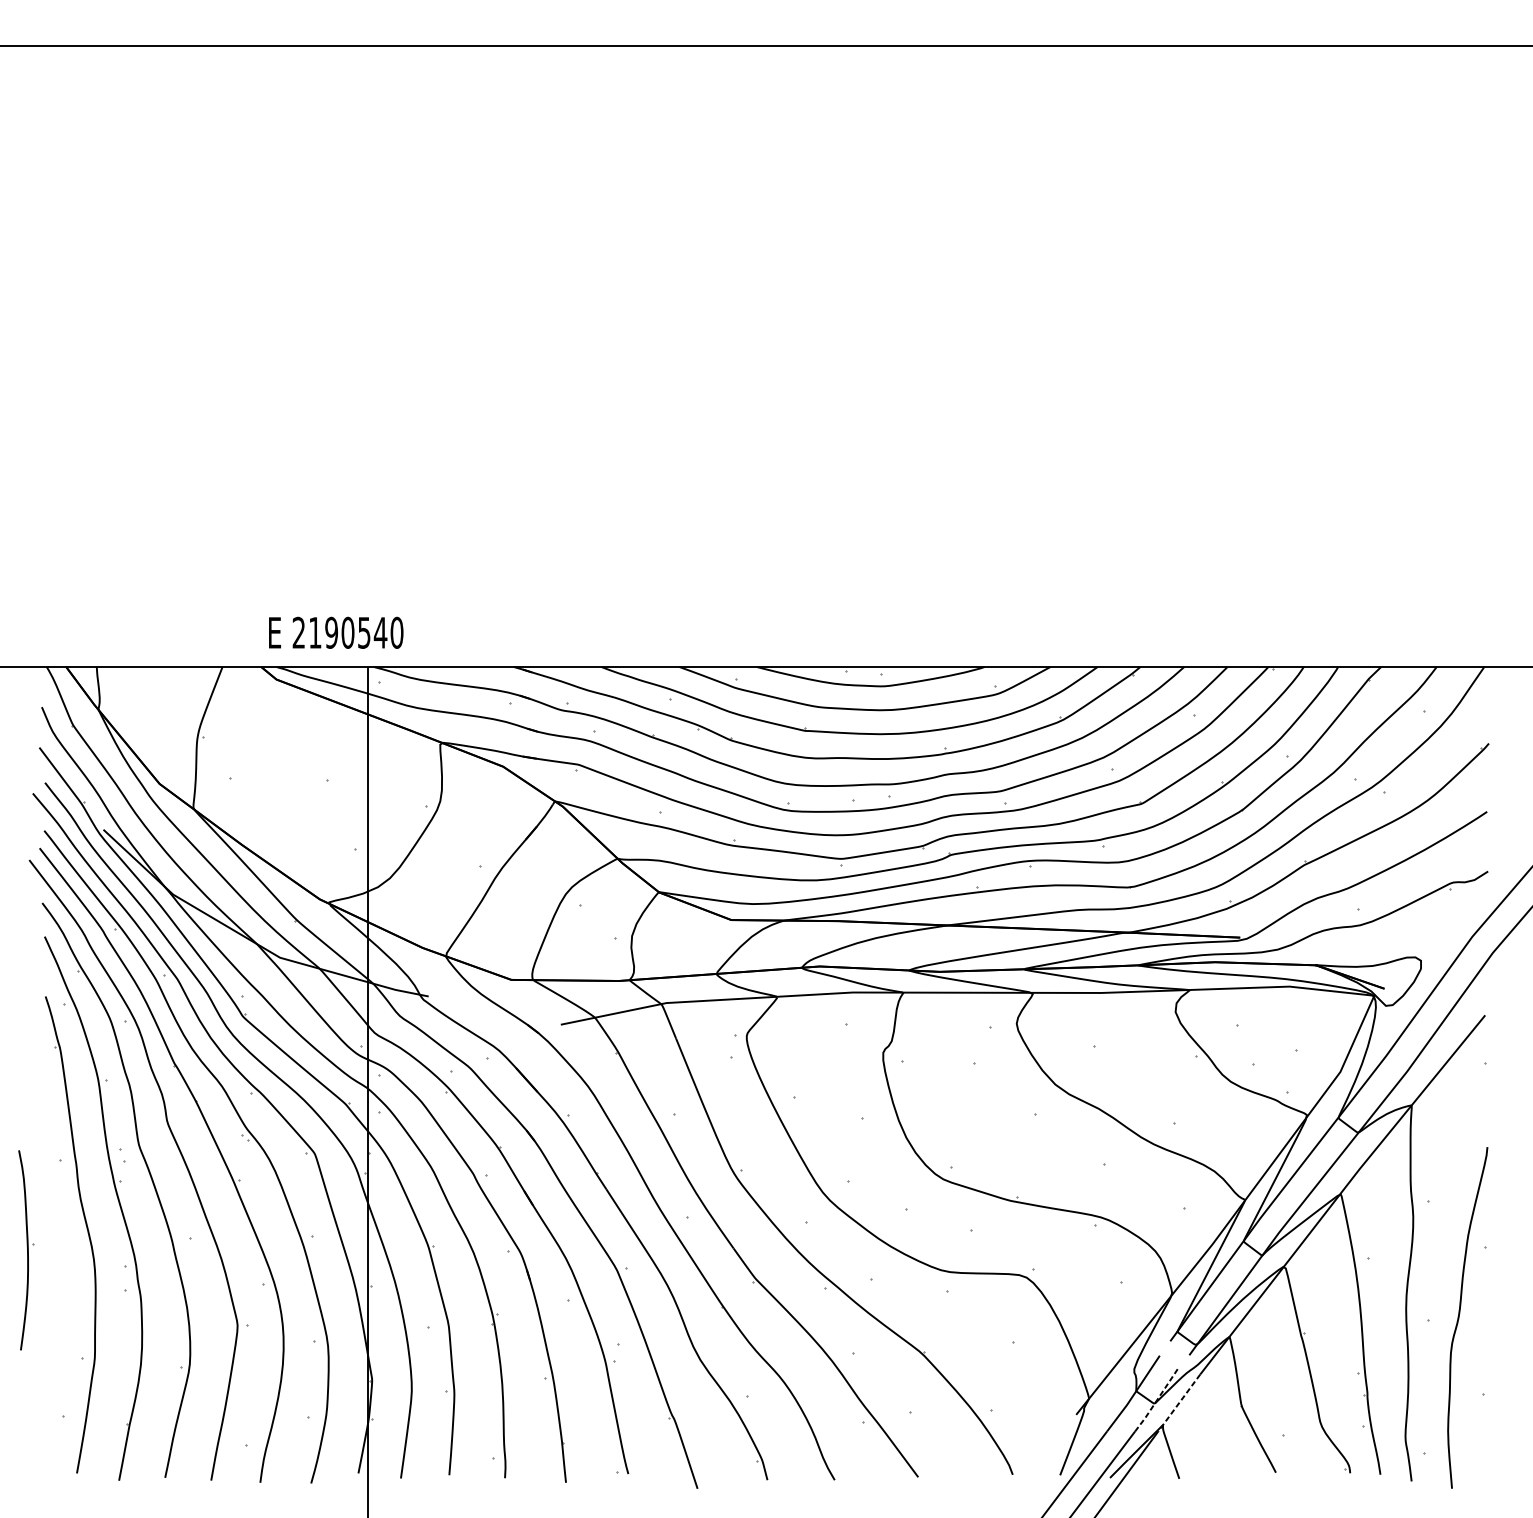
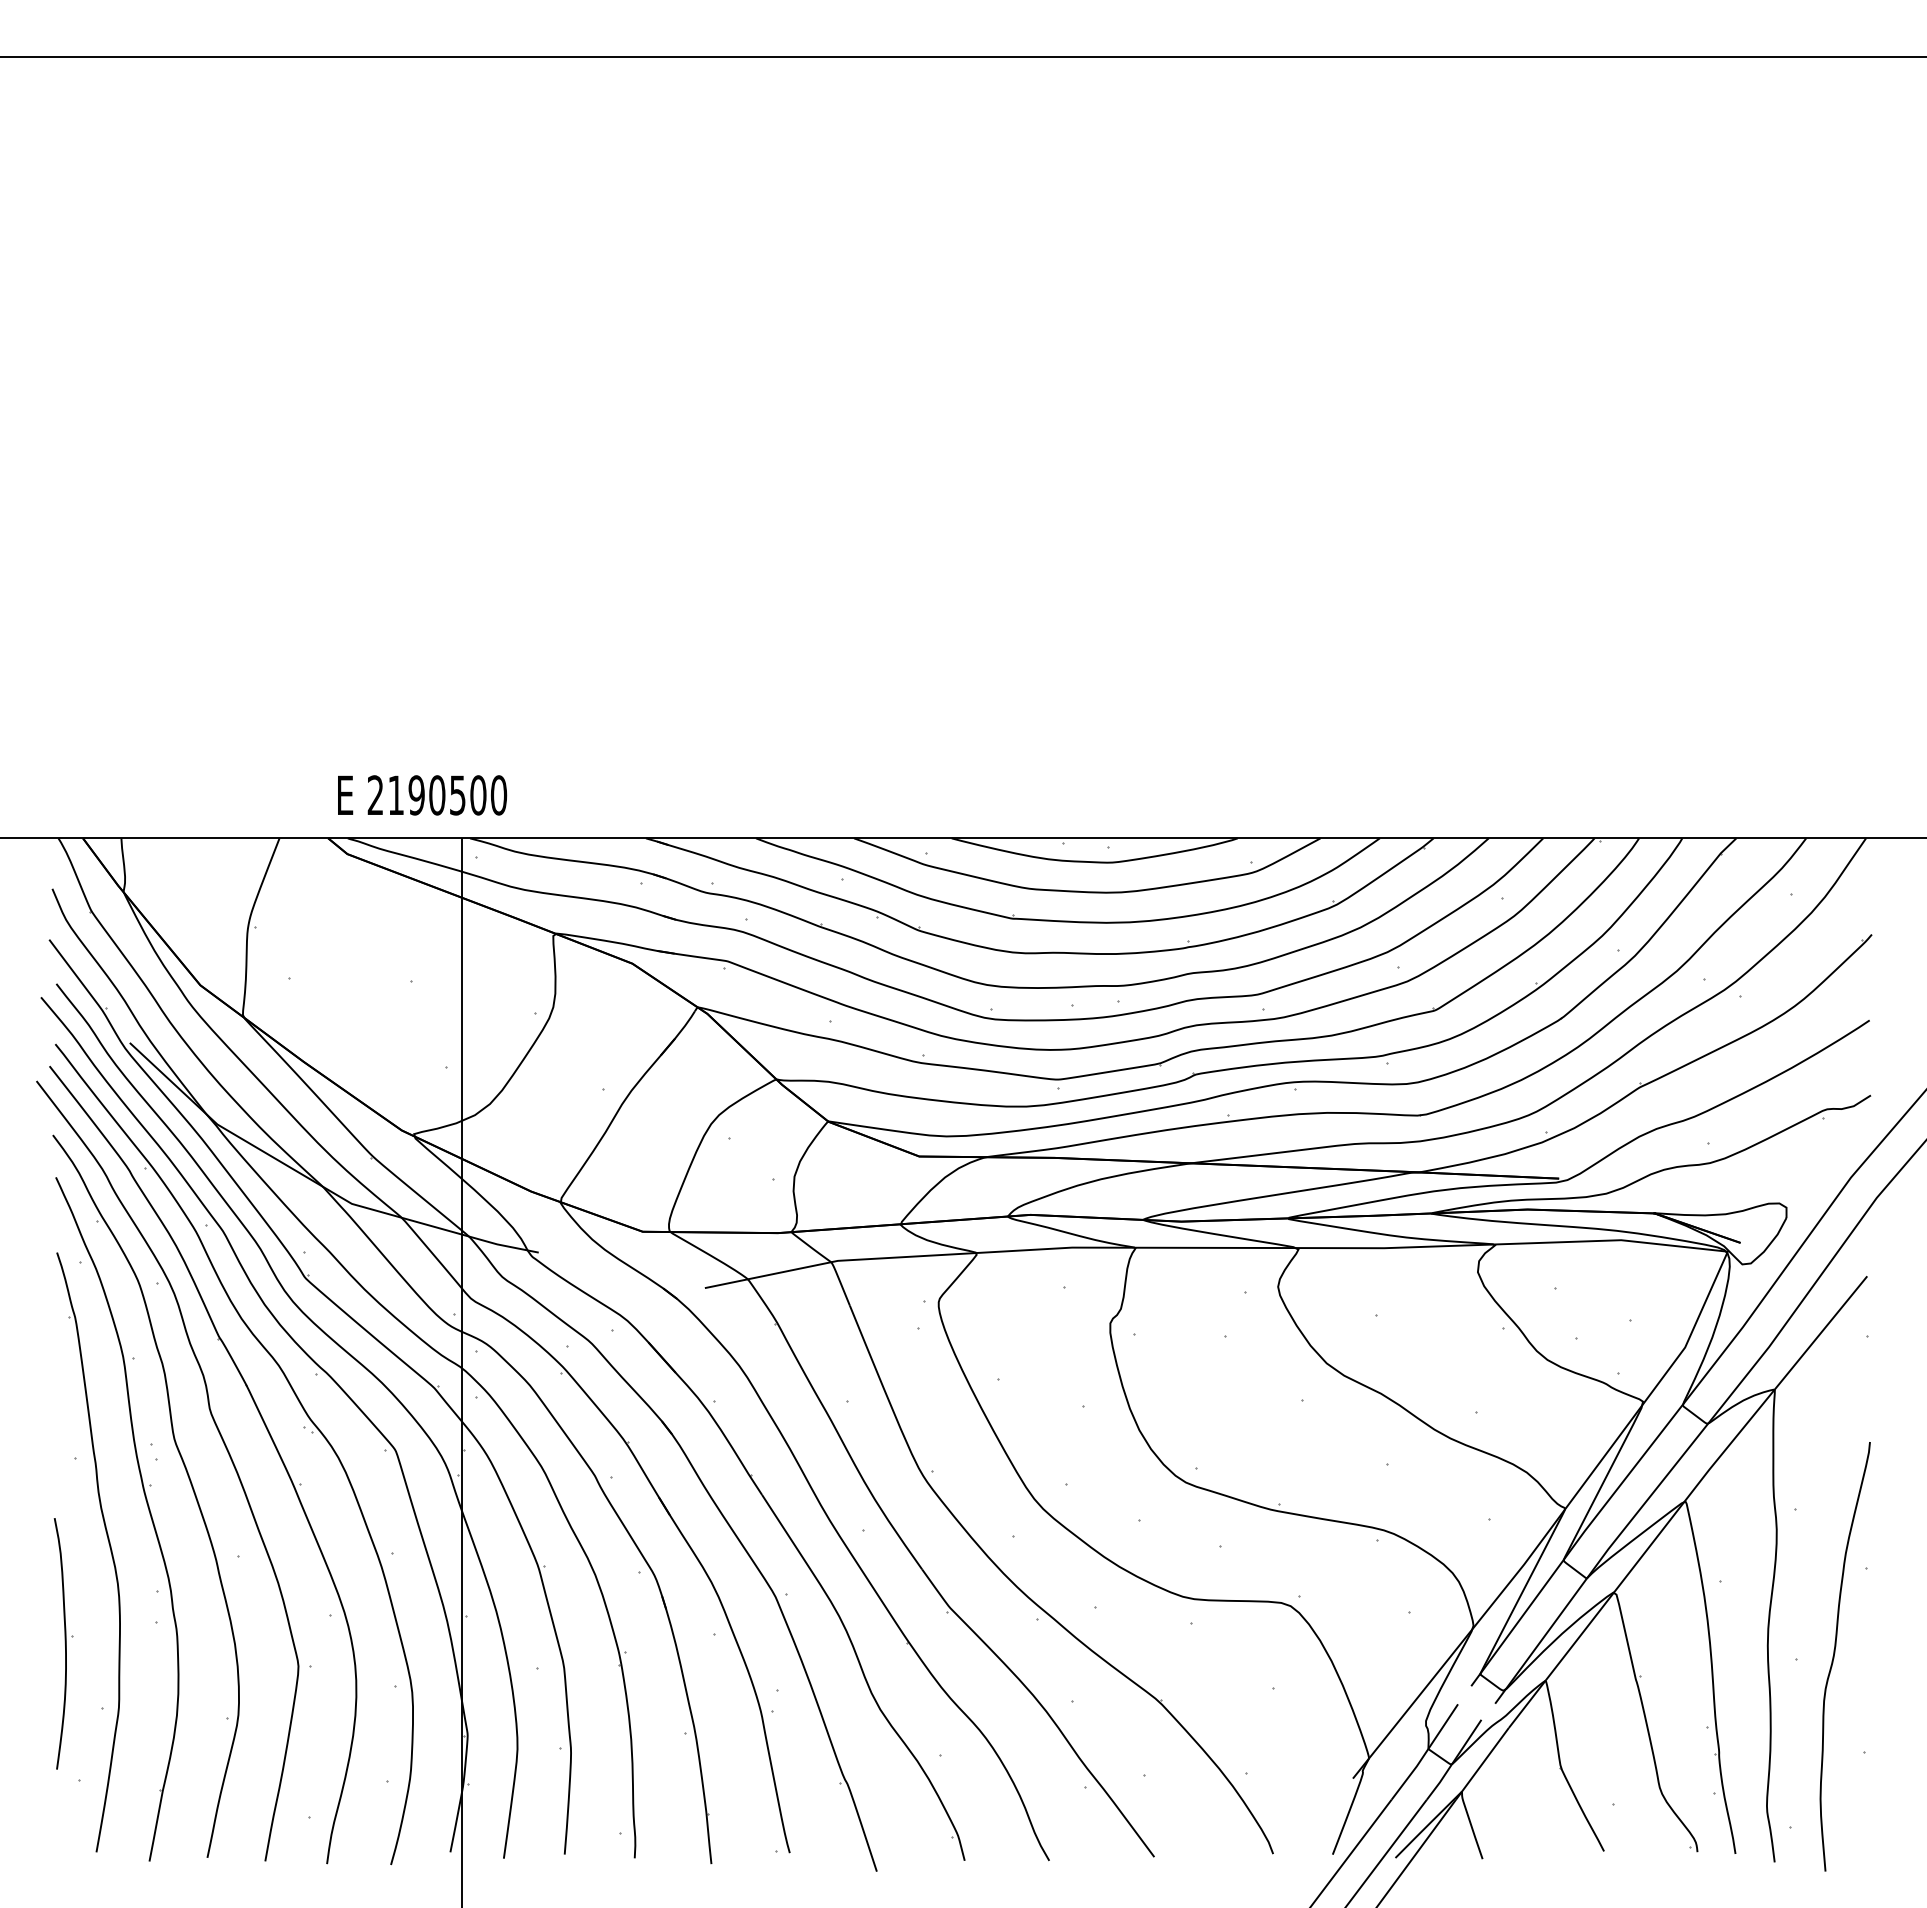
text: (379, 632) -> (477, 795), 2190540 -> 2190500
part: (26, 1250) -> (63, 1643), moved
line: (1156, 1400) -> (1454, 1760), dashed -> solid
line: (1179, 1402) -> (1482, 1763), dashed -> solid

